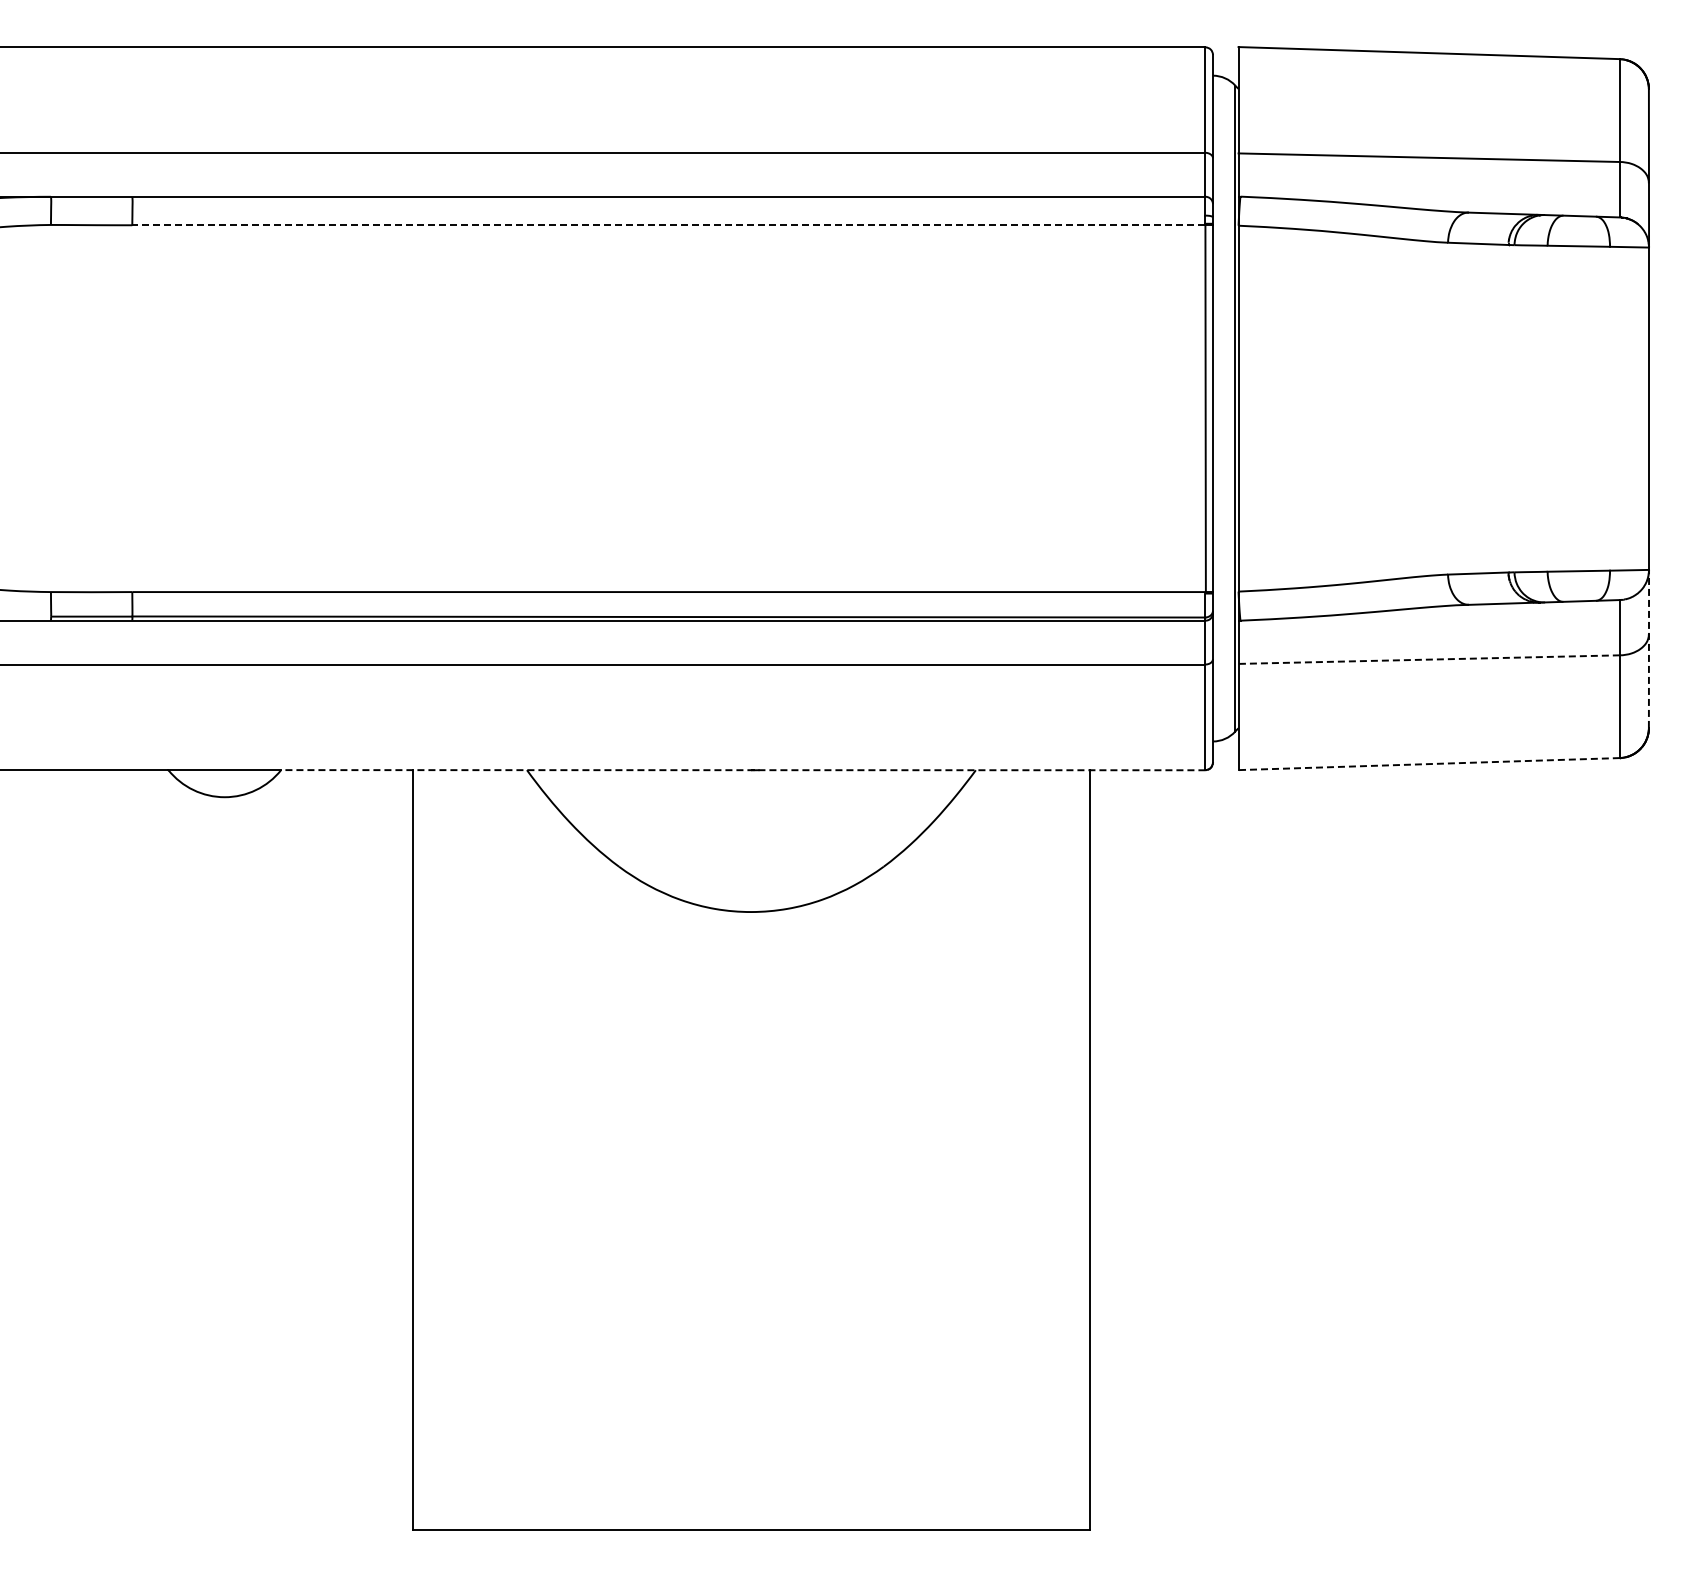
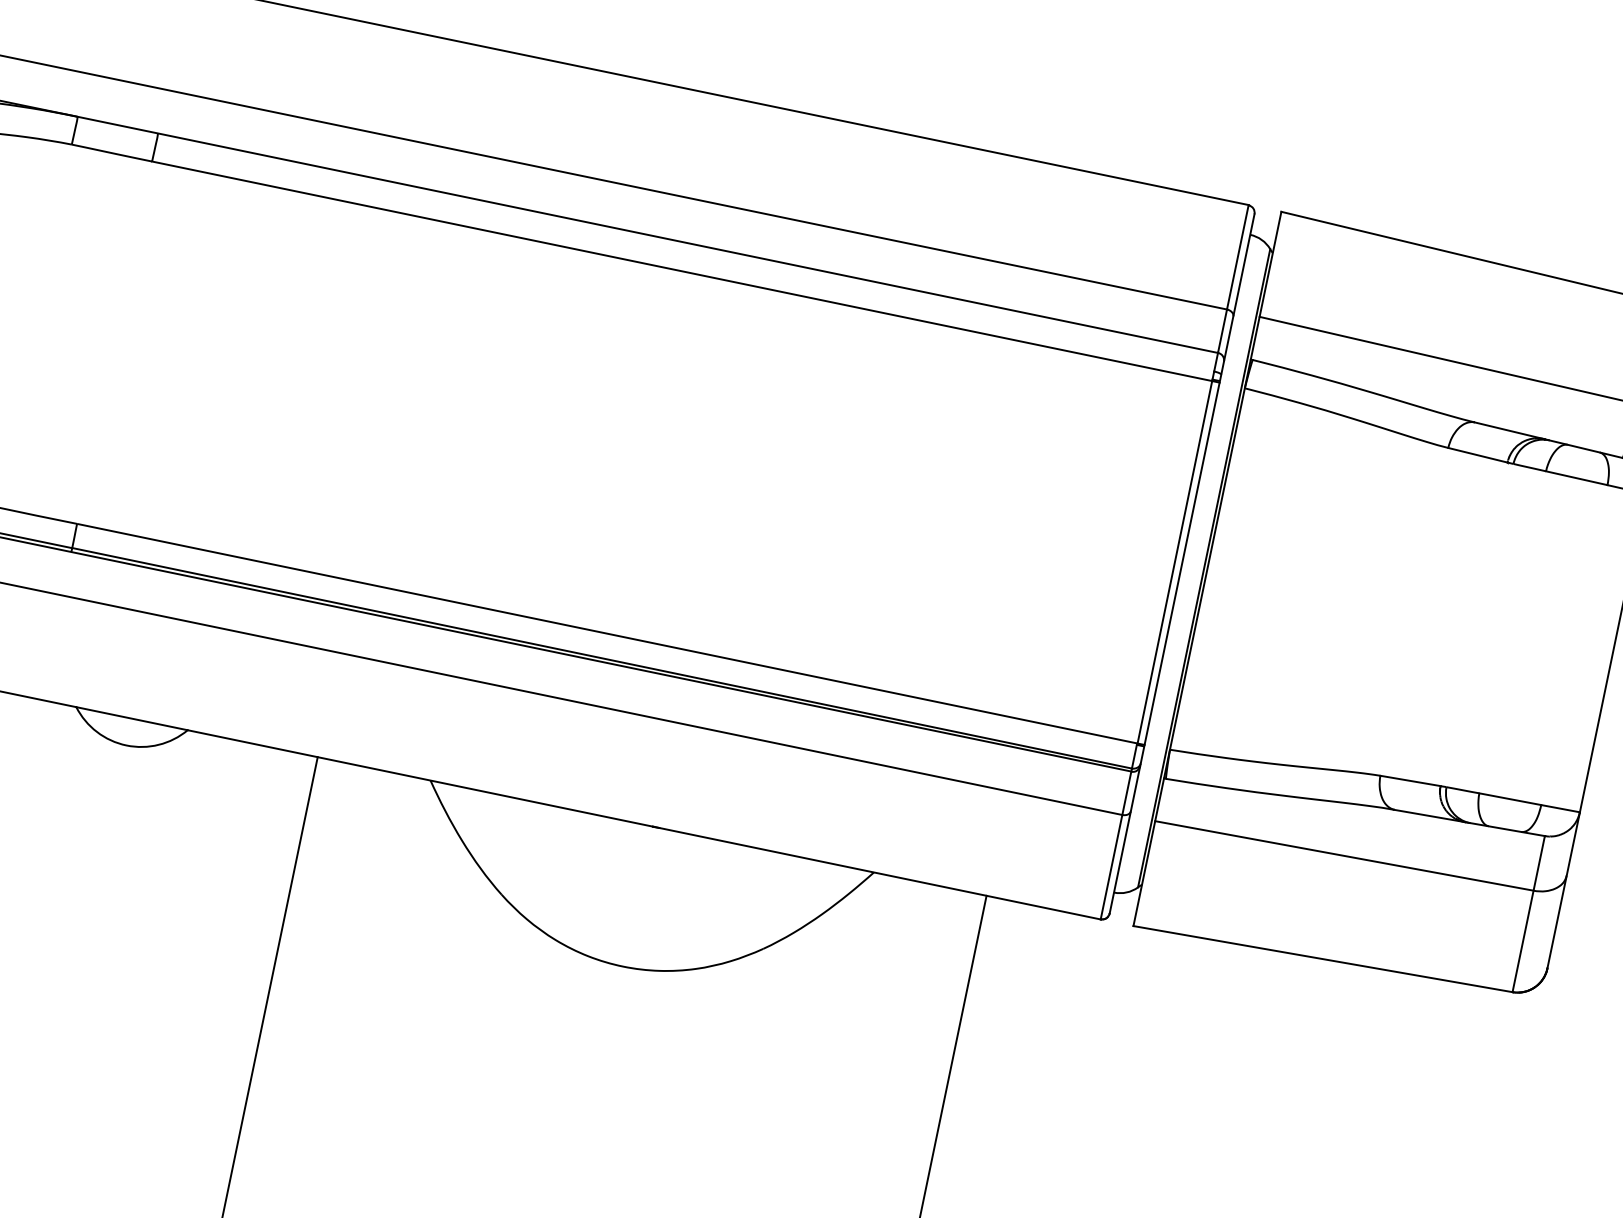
line: (668, 225) -> (681, 271), dashed -> solid
line: (1648, 649) -> (1563, 890), dashed -> solid
line: (1429, 659) -> (1344, 855), dashed -> solid
line: (1429, 764) -> (1323, 959), dashed -> solid
line: (742, 770) -> (643, 824), dashed -> solid

